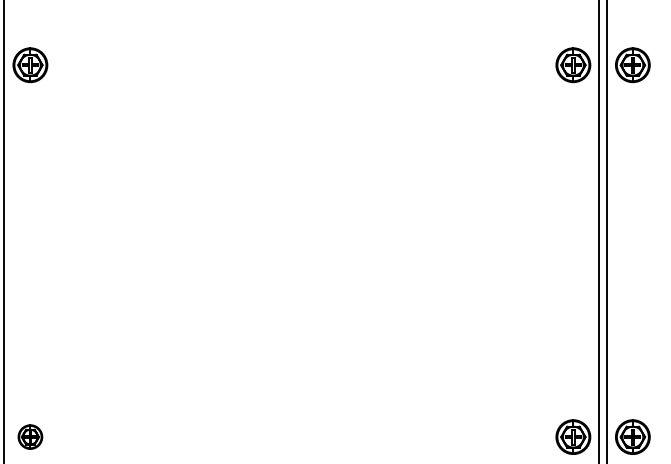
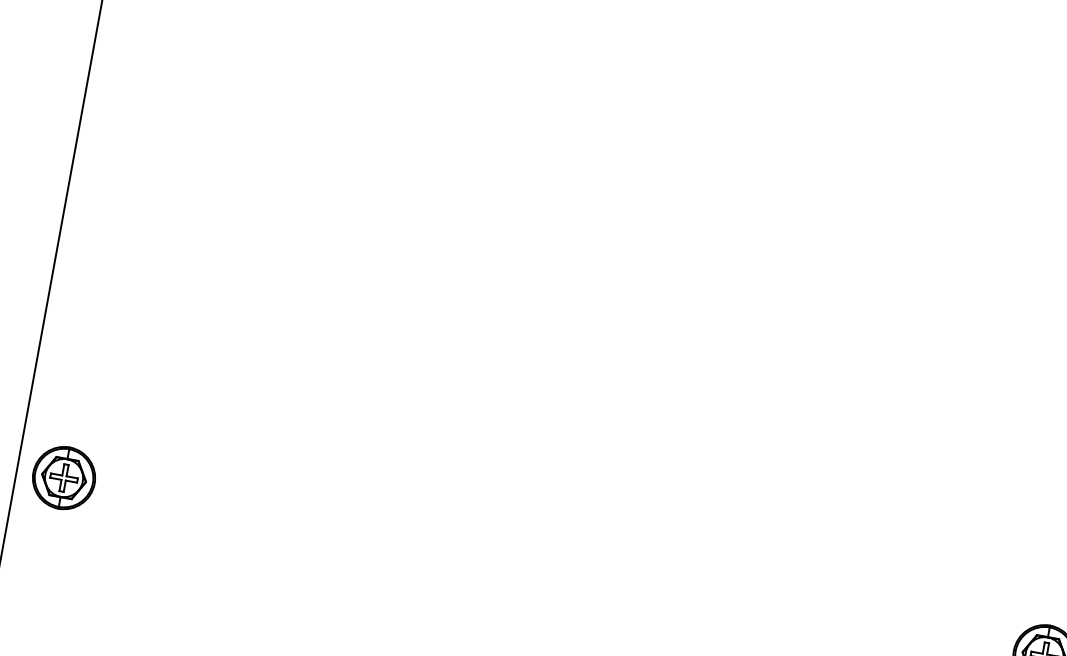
part: (30, 436) -> (64, 476), size x1.43

